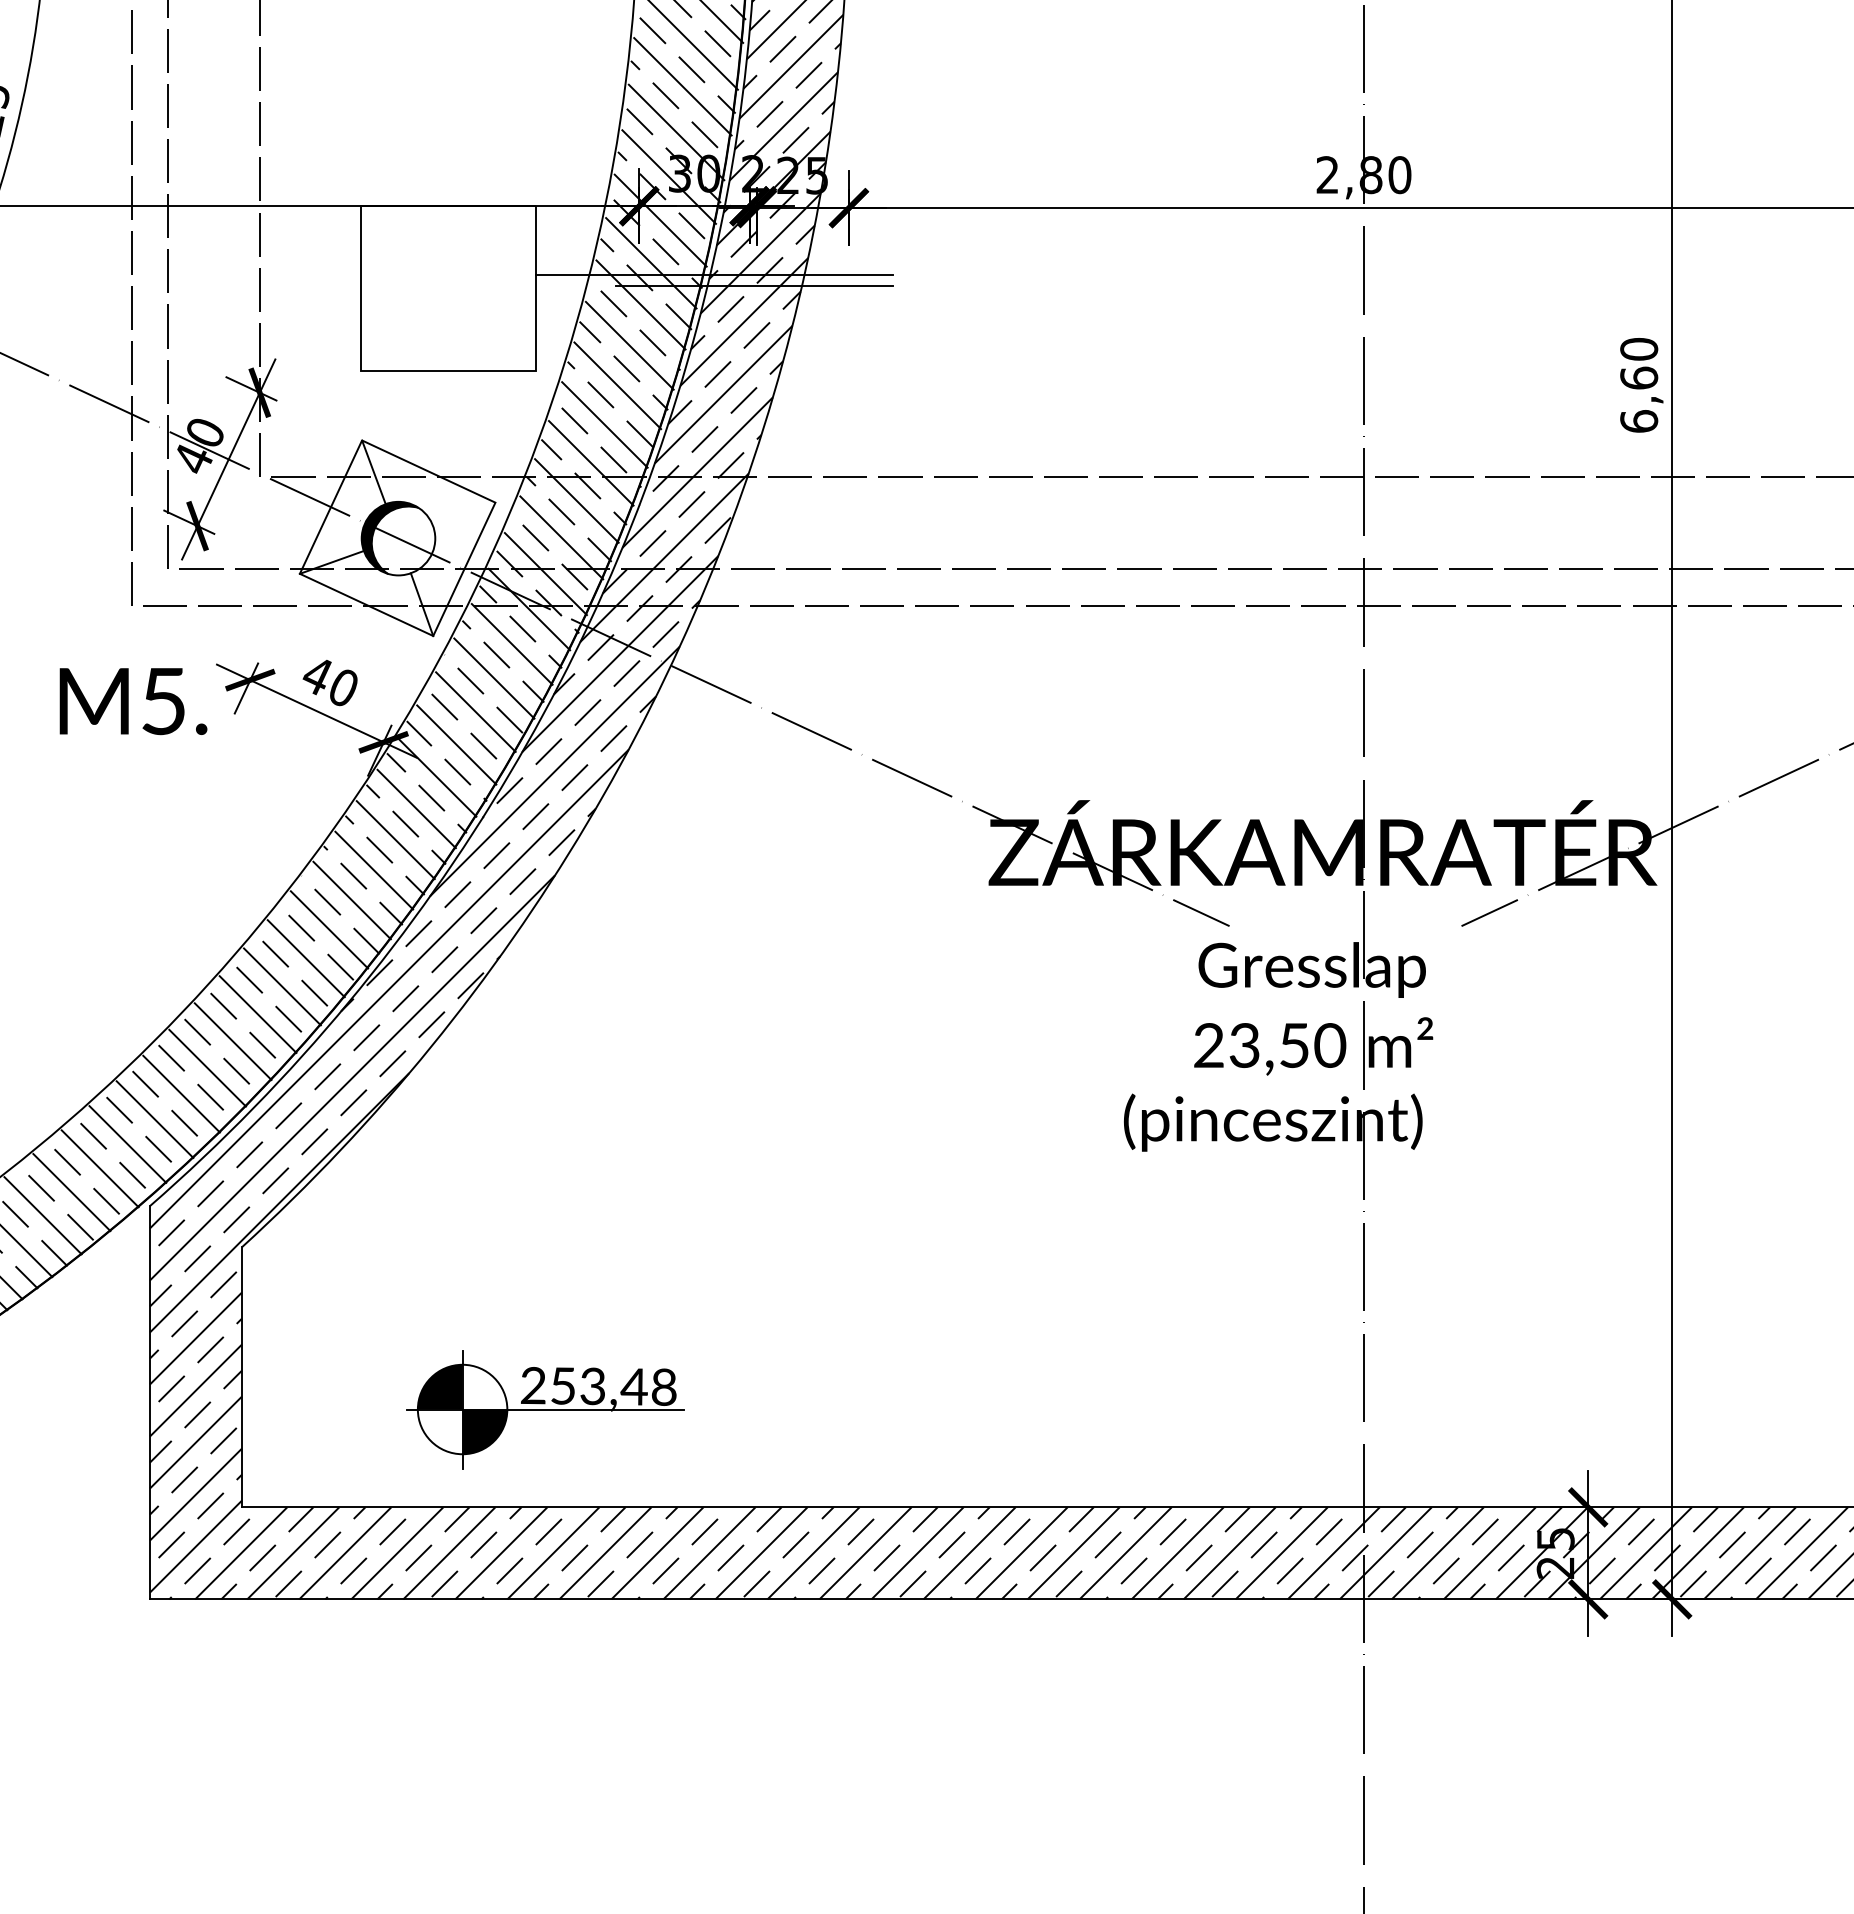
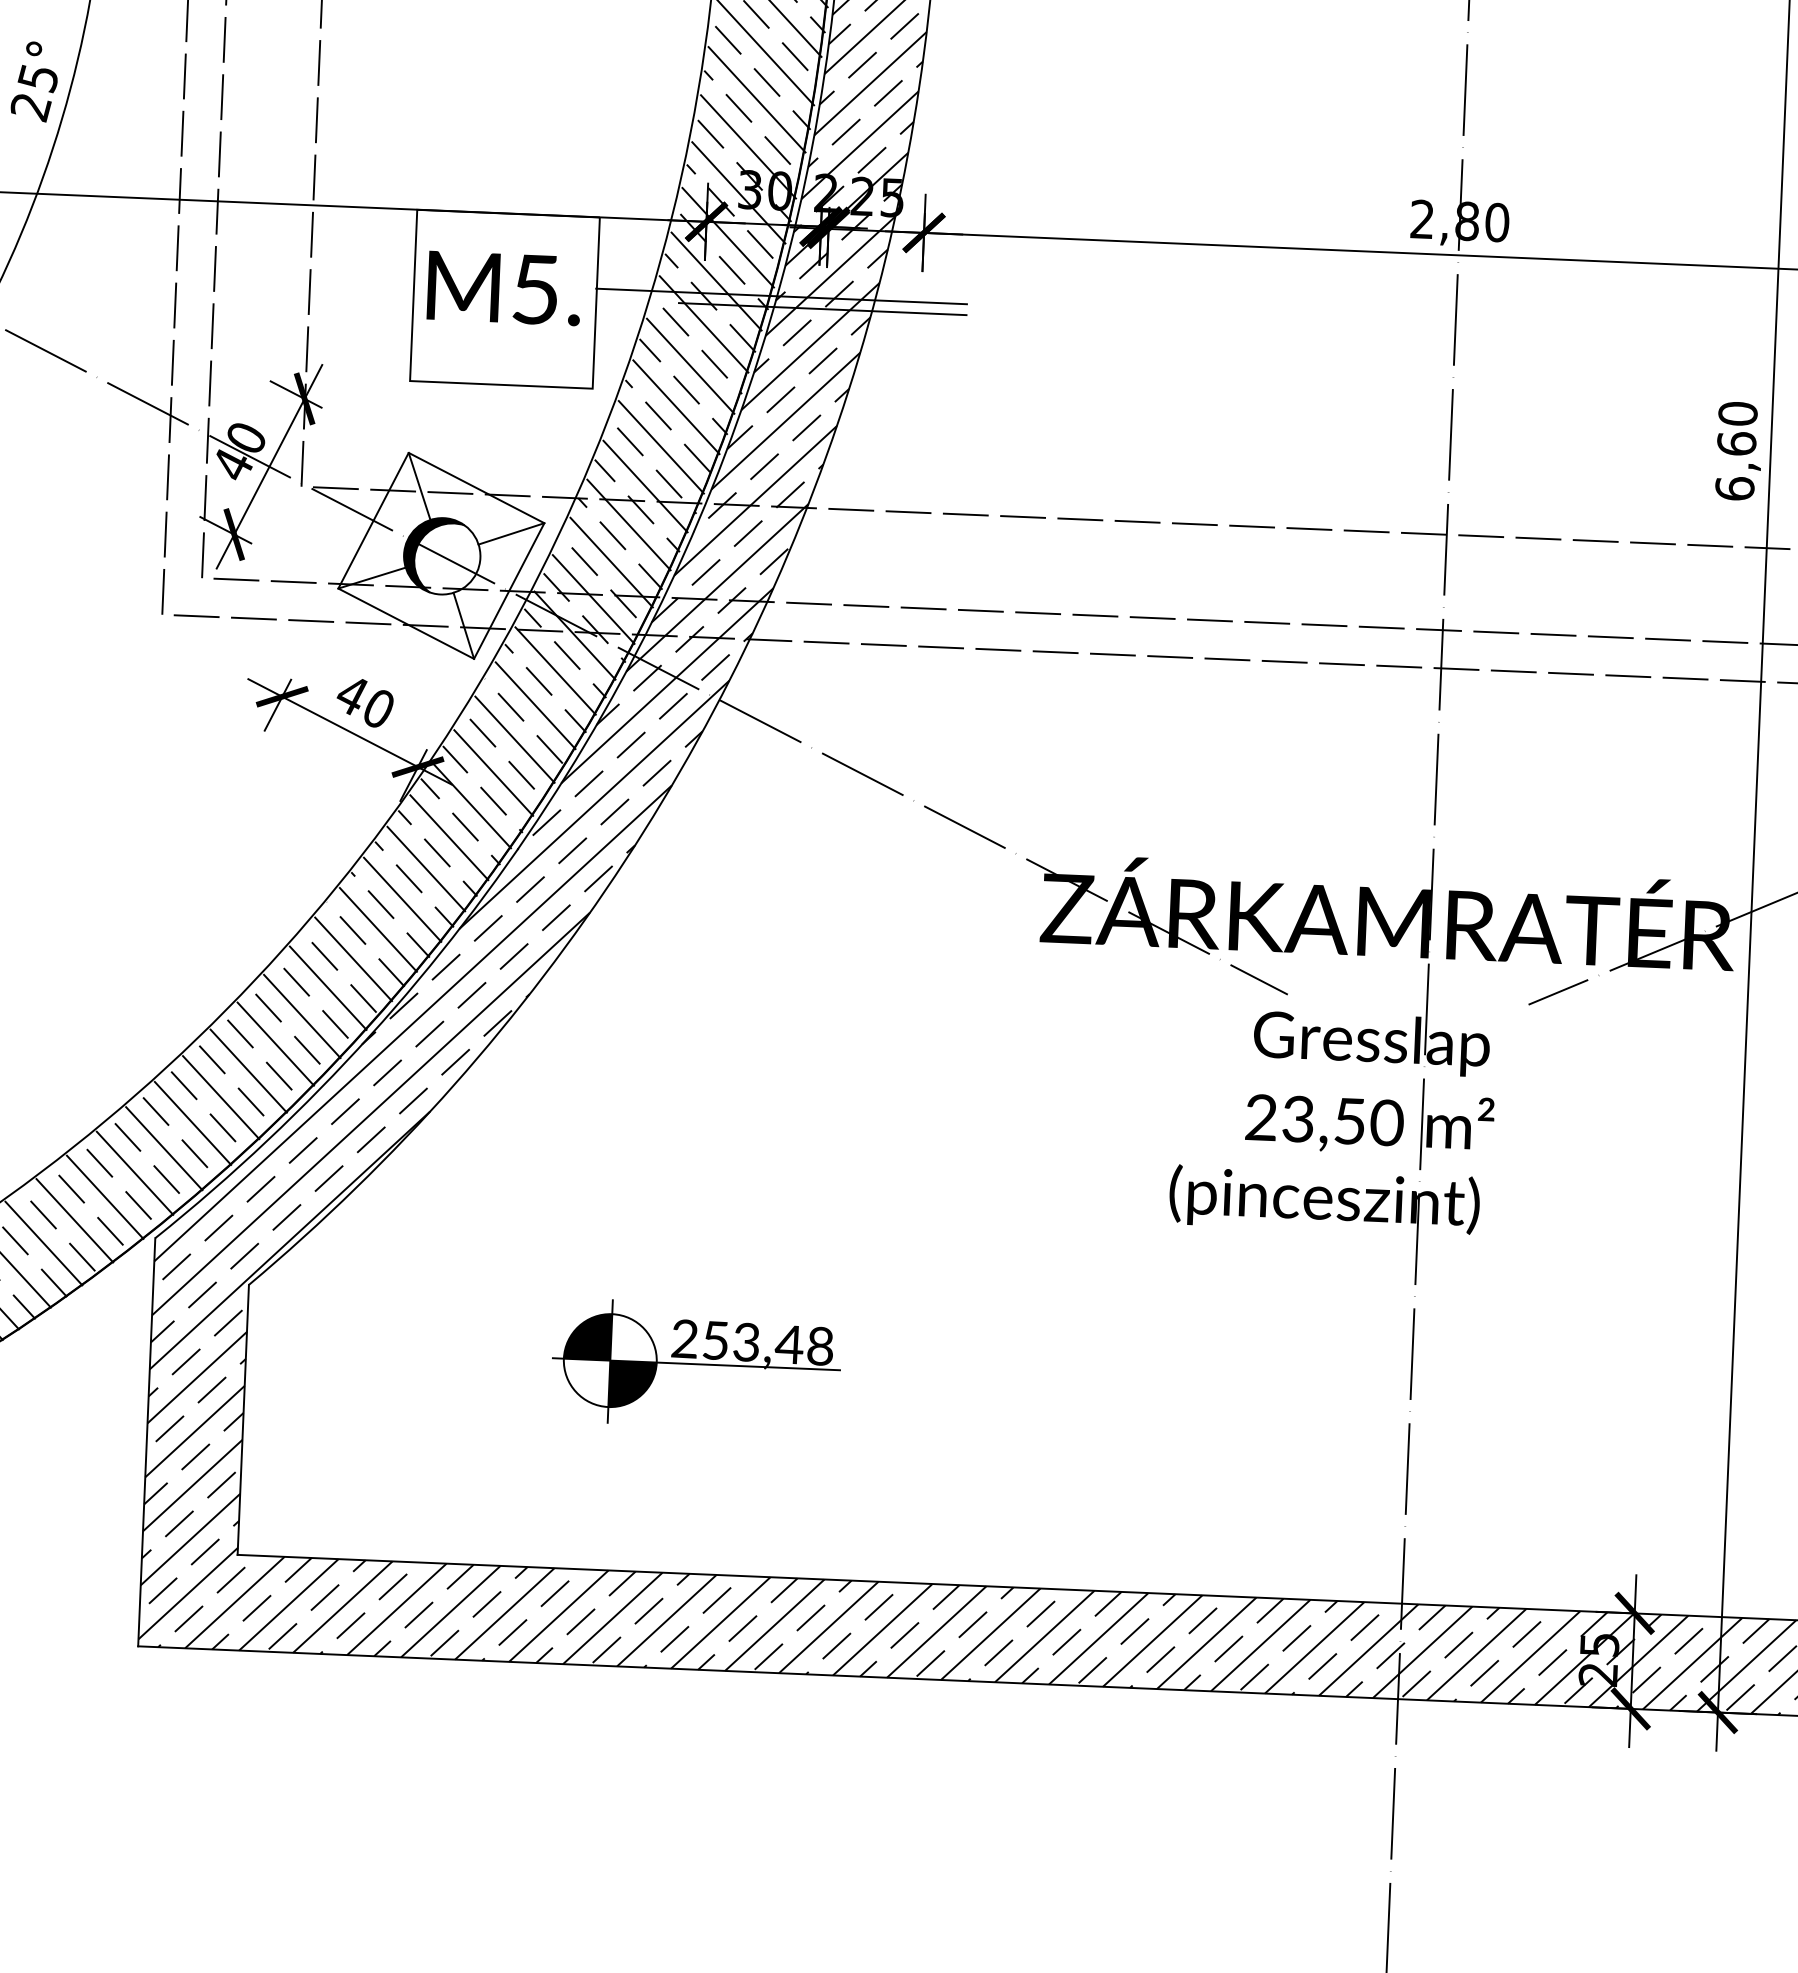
line: (464, 513) -> (511, 533), added
text: (133, 701) -> (504, 288), moved
part: (545, 1409) -> (696, 1364), moved

